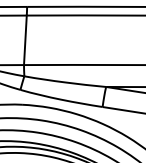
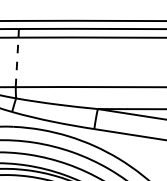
line: (25, 40) -> (17, 62), solid -> dashed

